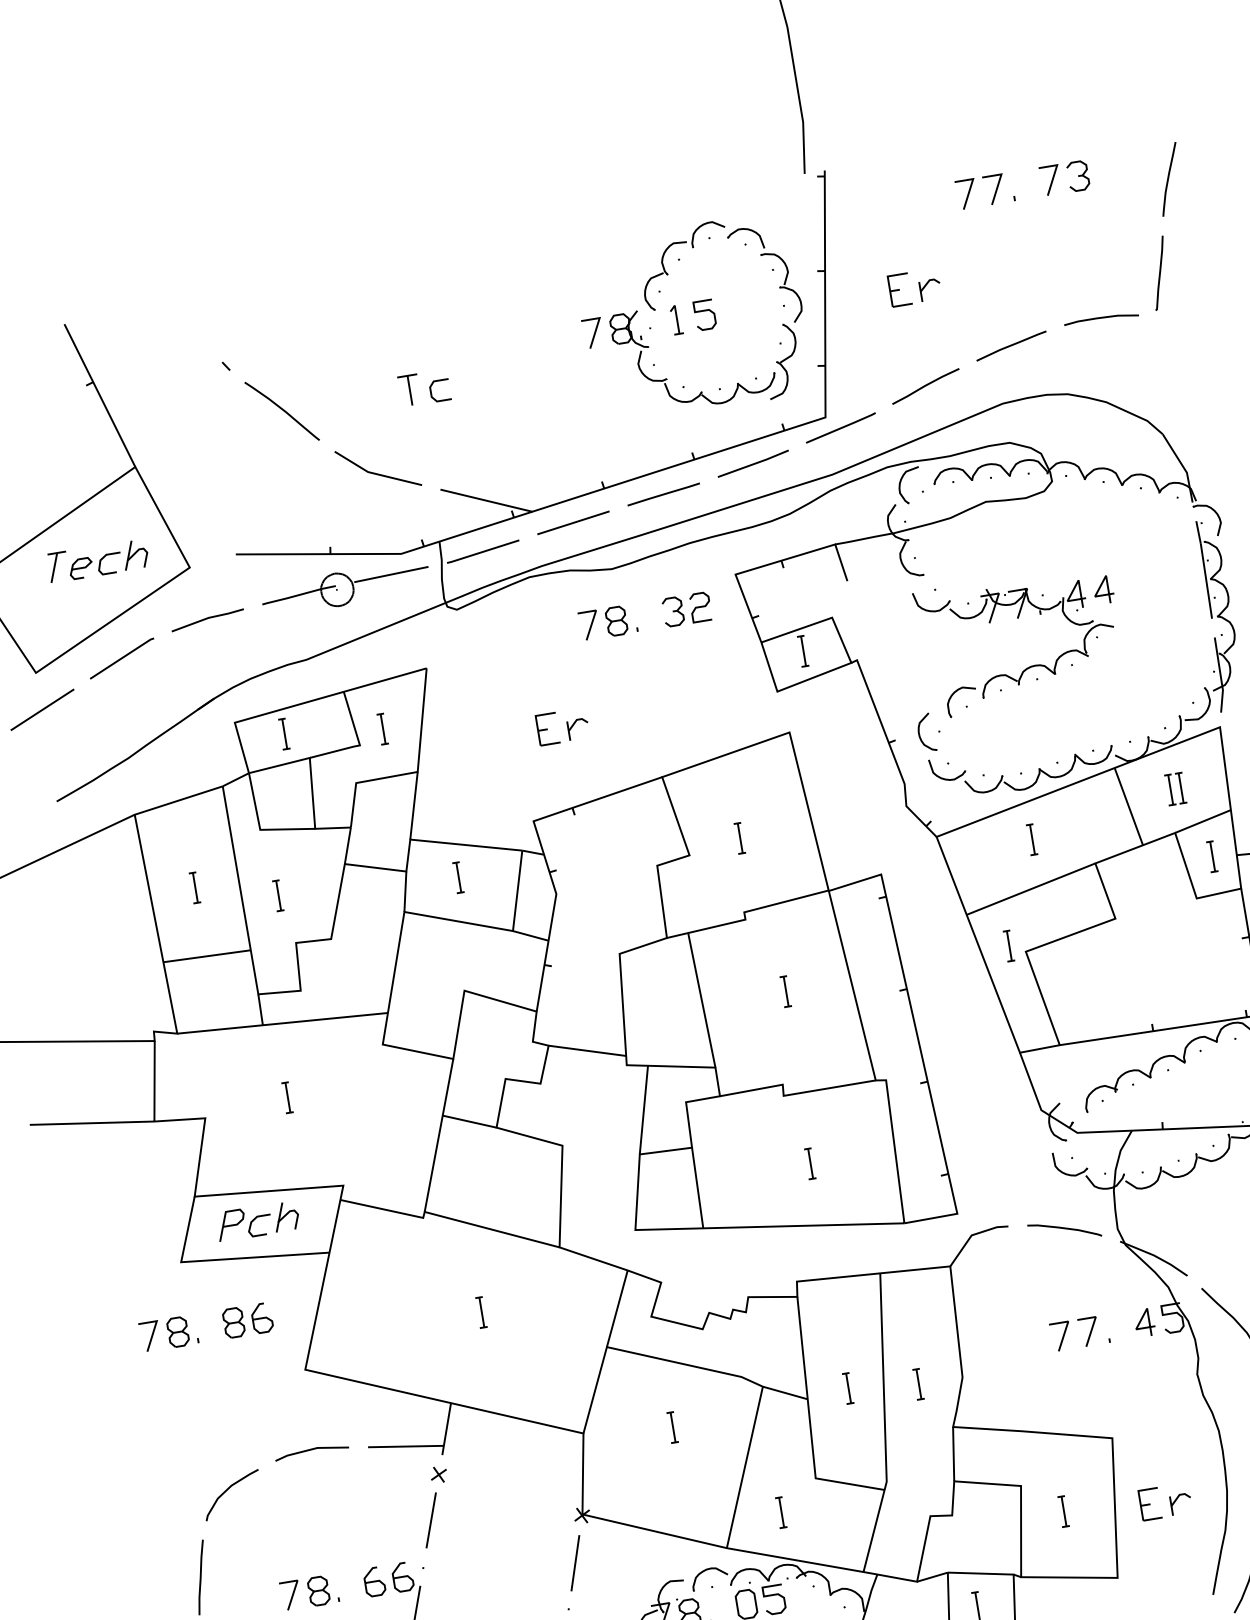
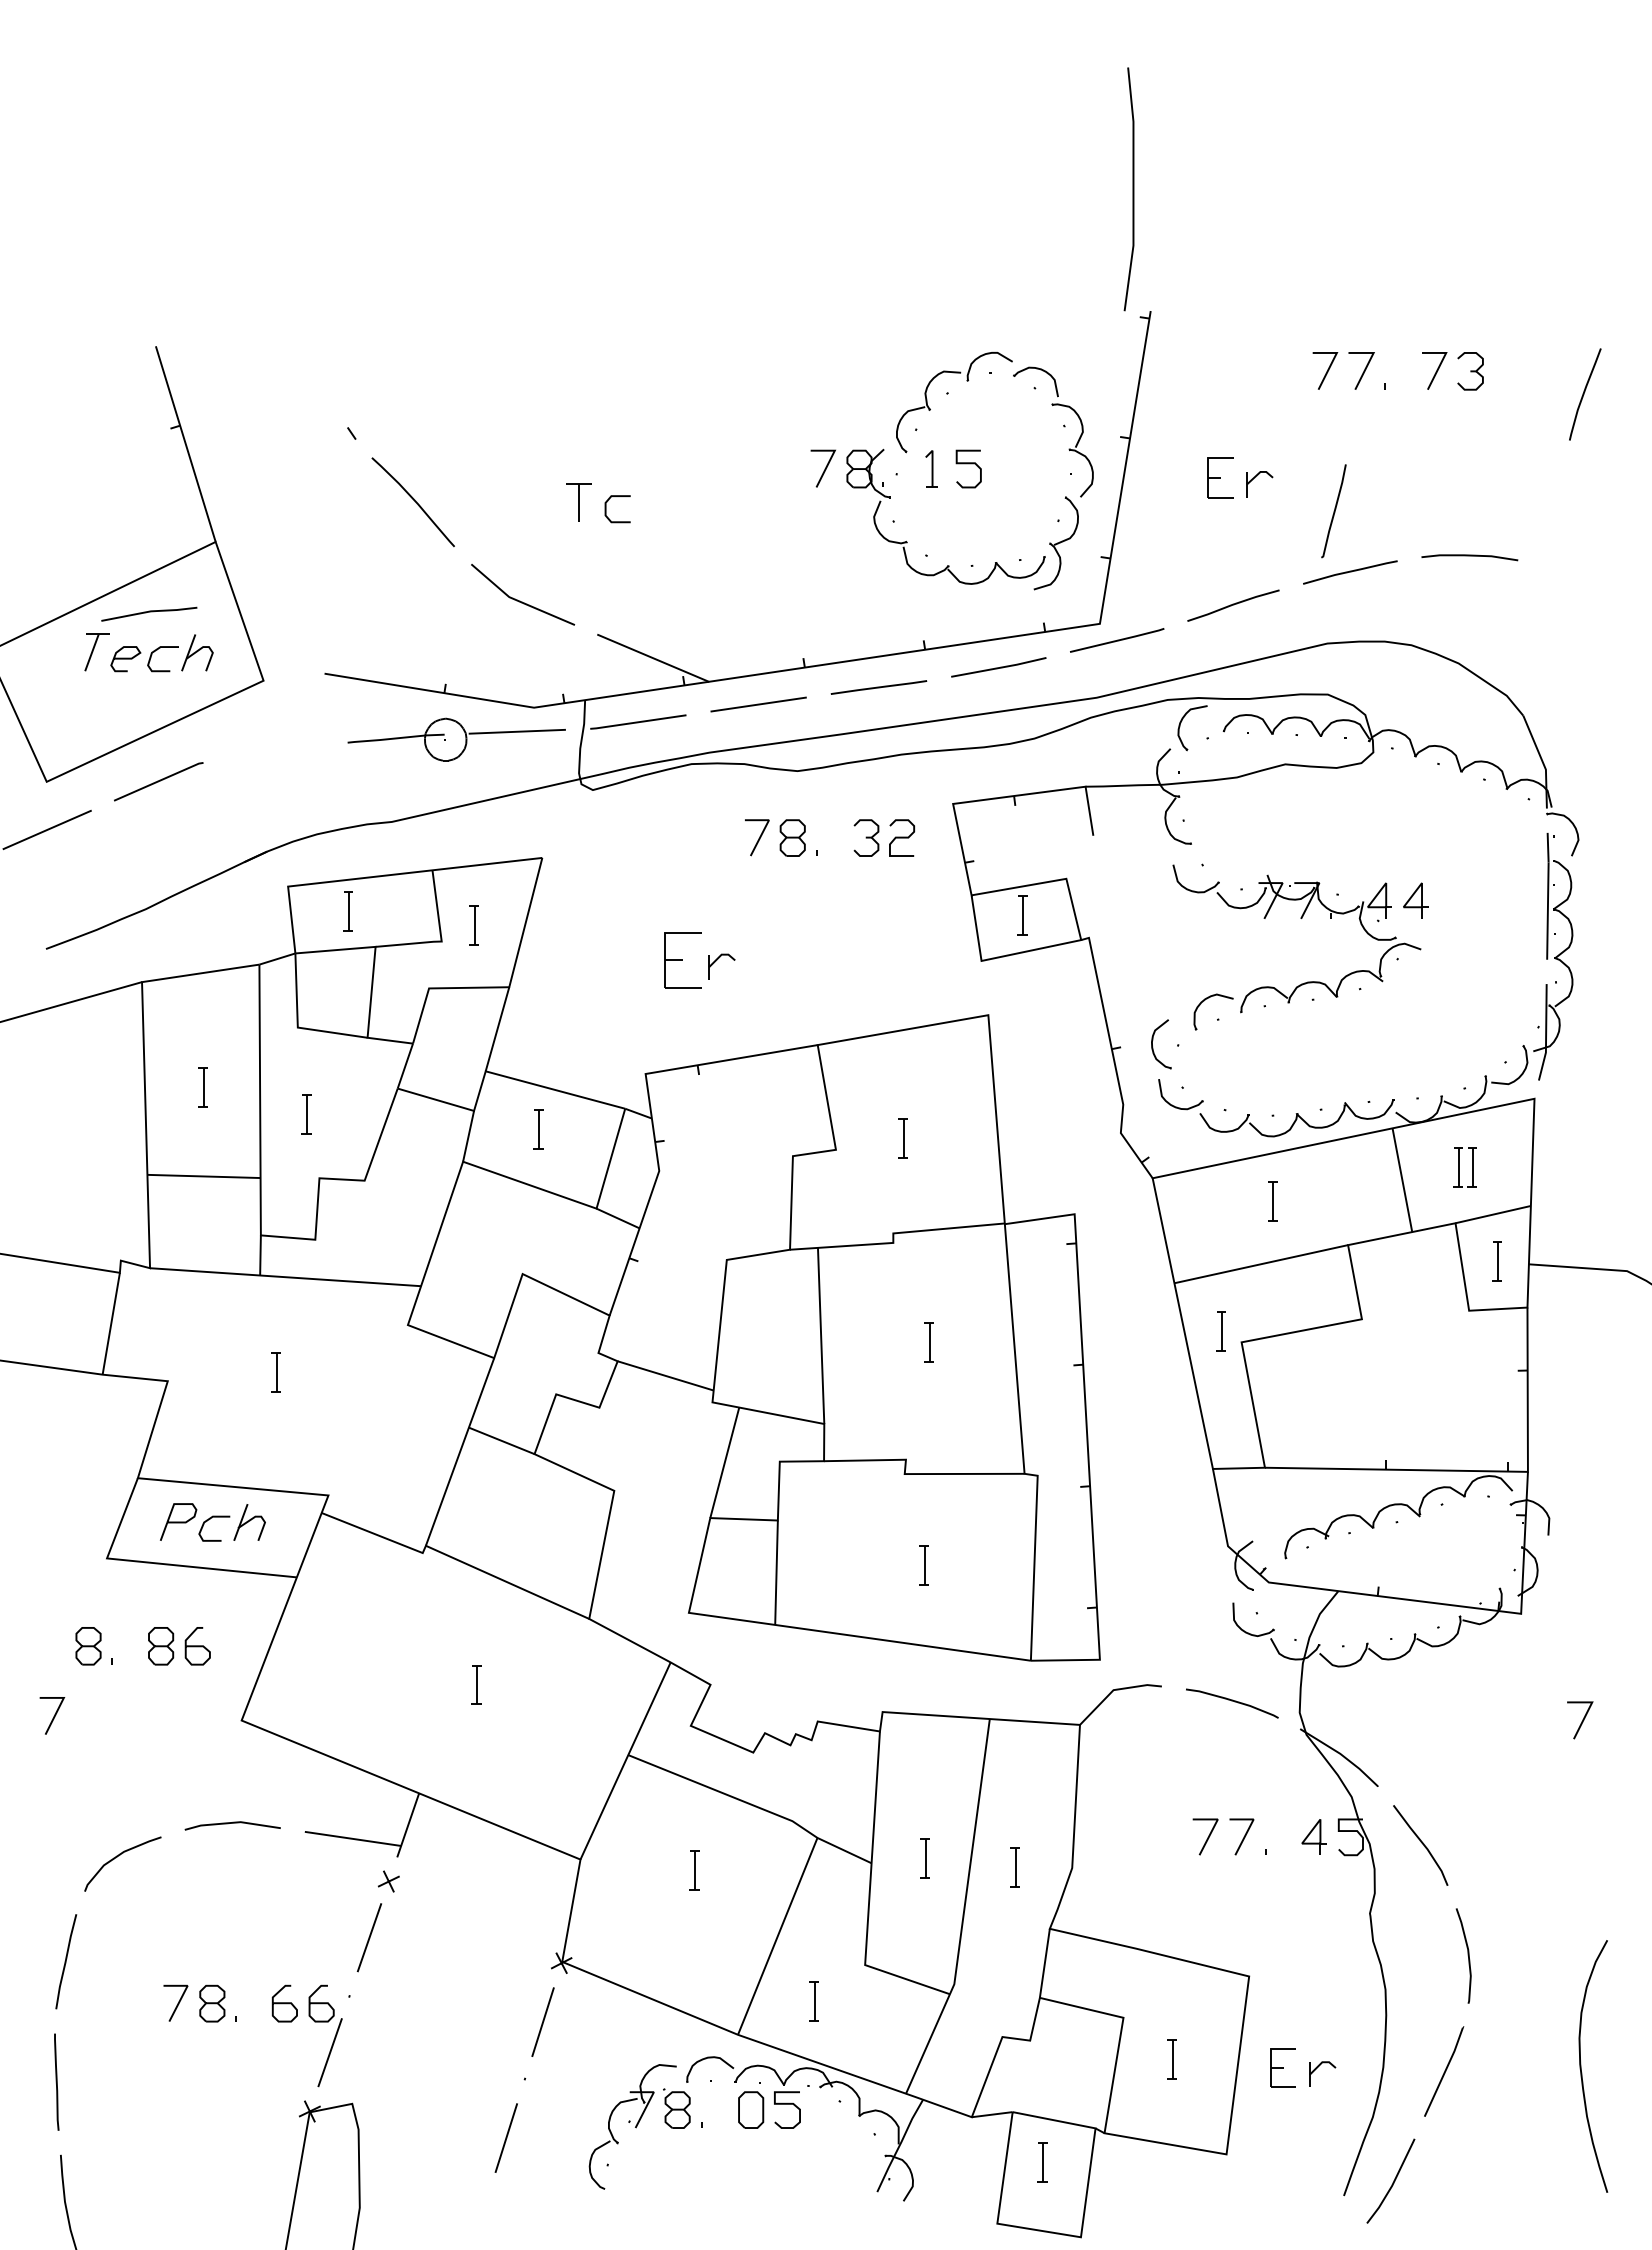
line: (1159, 273) -> (1333, 511), moved
line: (207, 618) -> (149, 612), moved
part: (547, 729) -> (682, 960), size x1.4
line: (151, 1336) -> (53, 1716), moved

